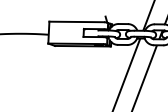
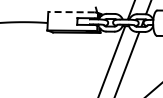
line: (75, 22) -> (70, 12), solid -> dashed

